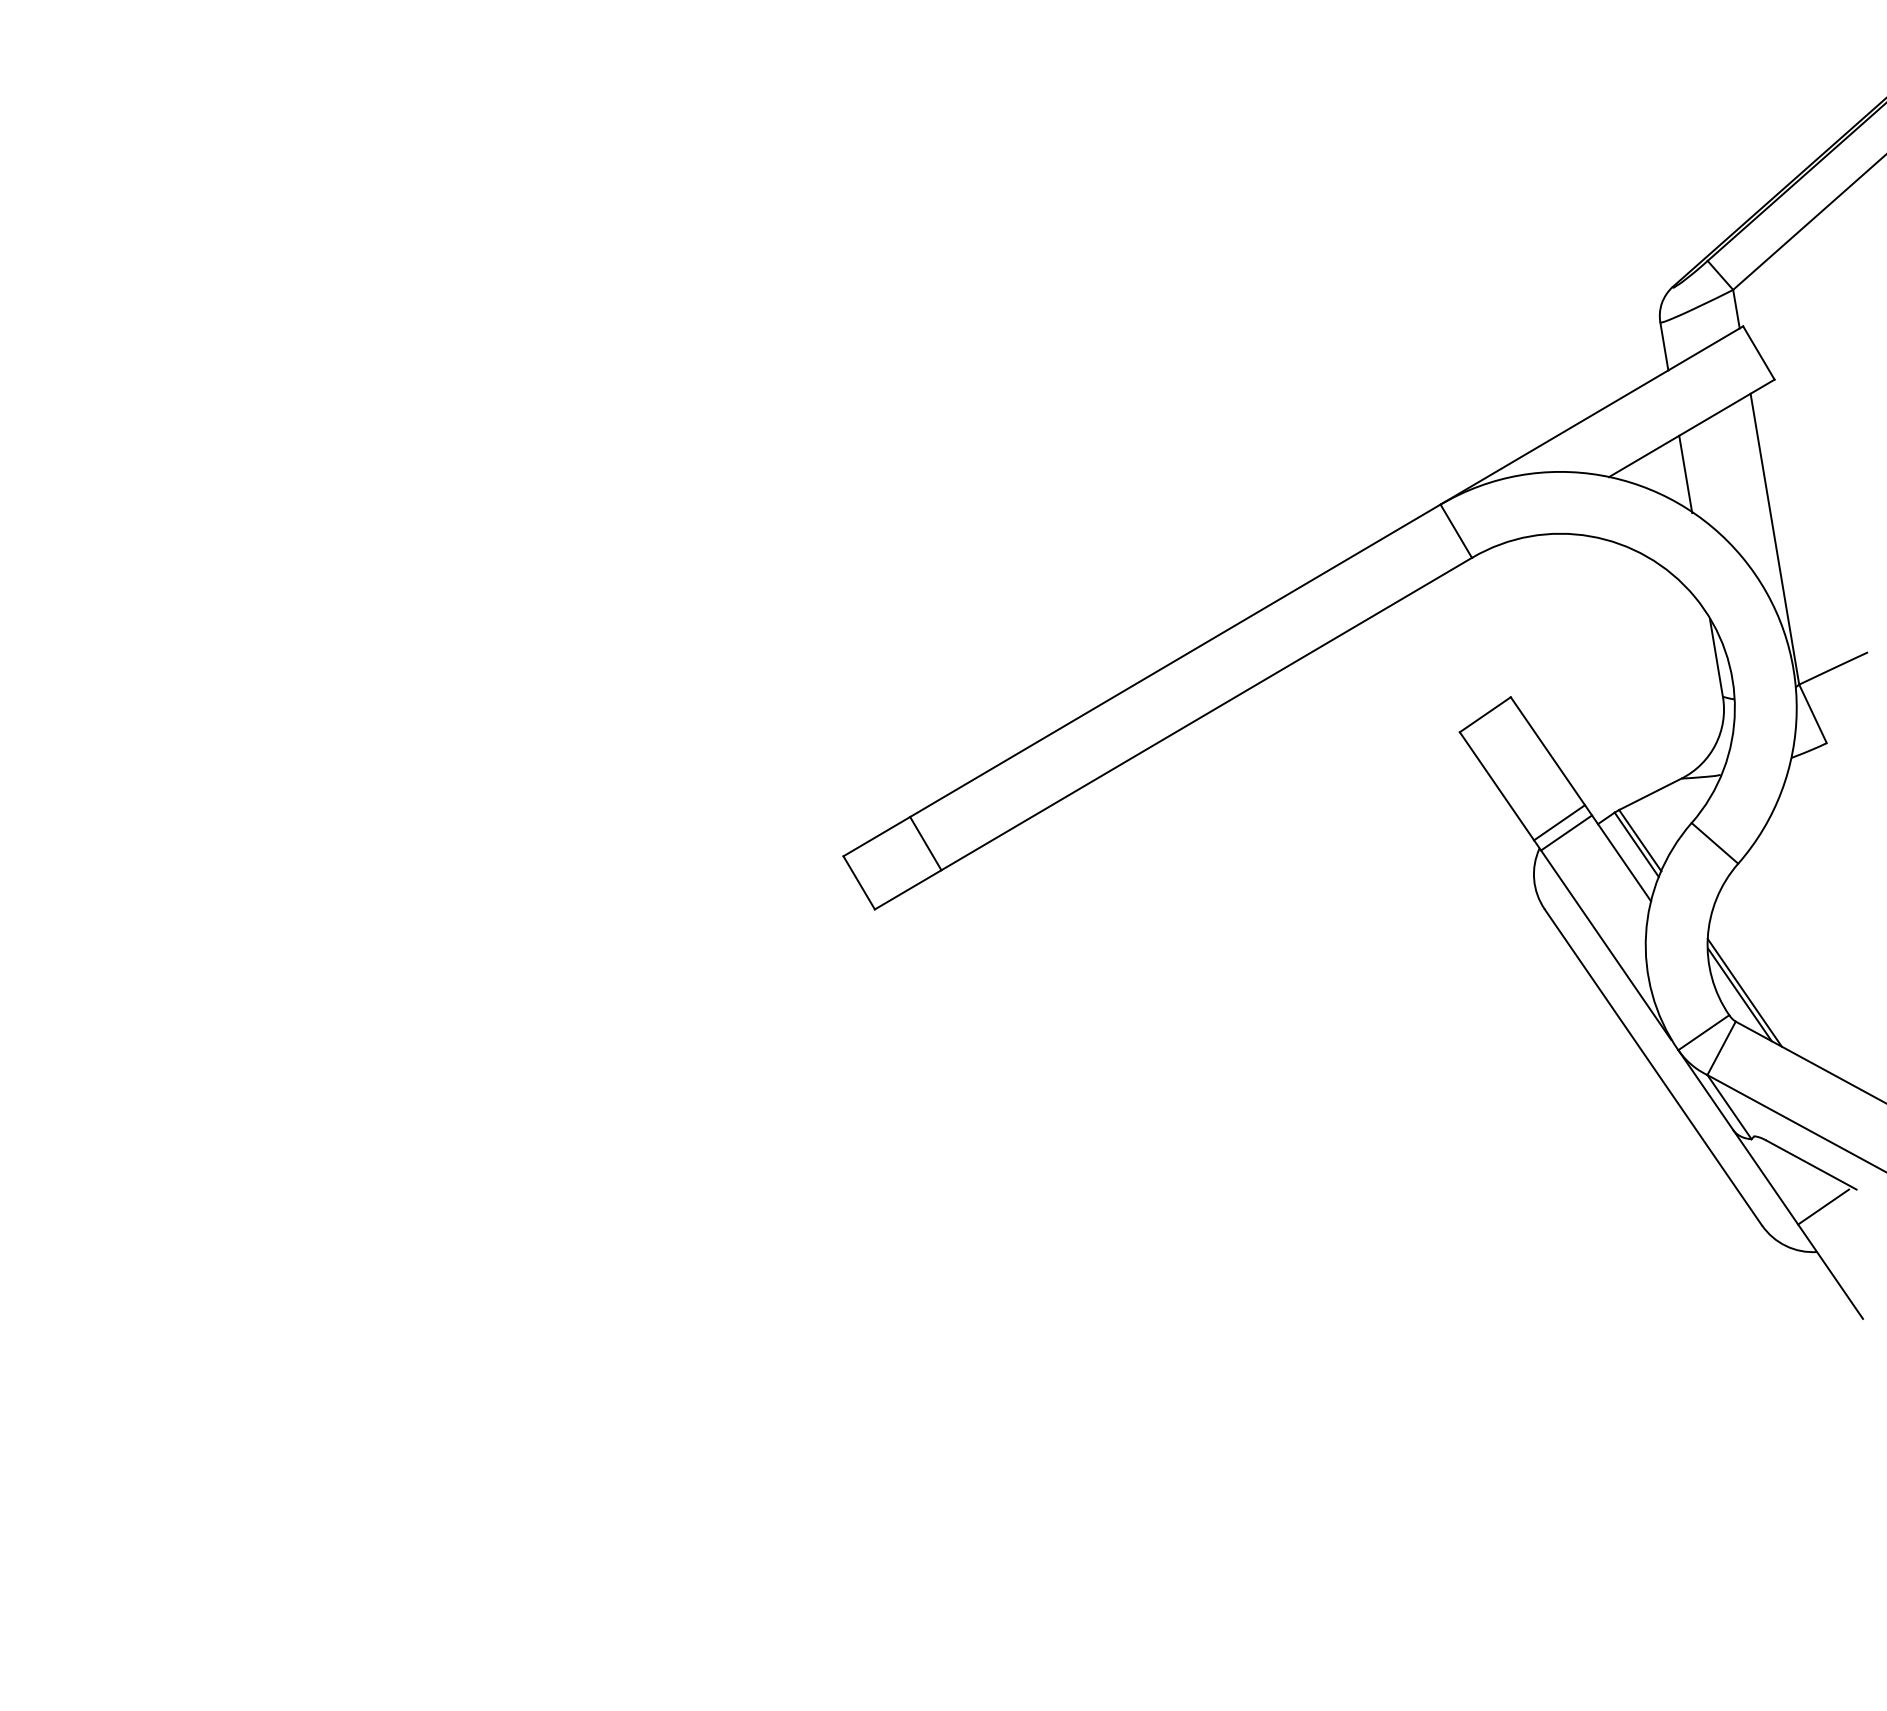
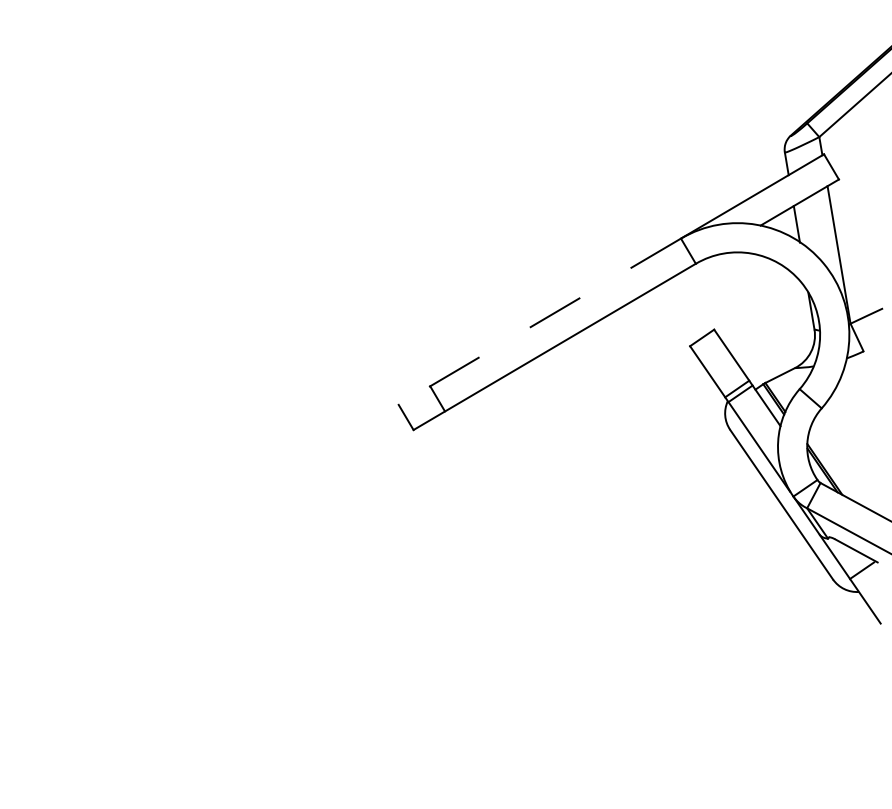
line: (1141, 679) -> (539, 321), solid -> dashed

